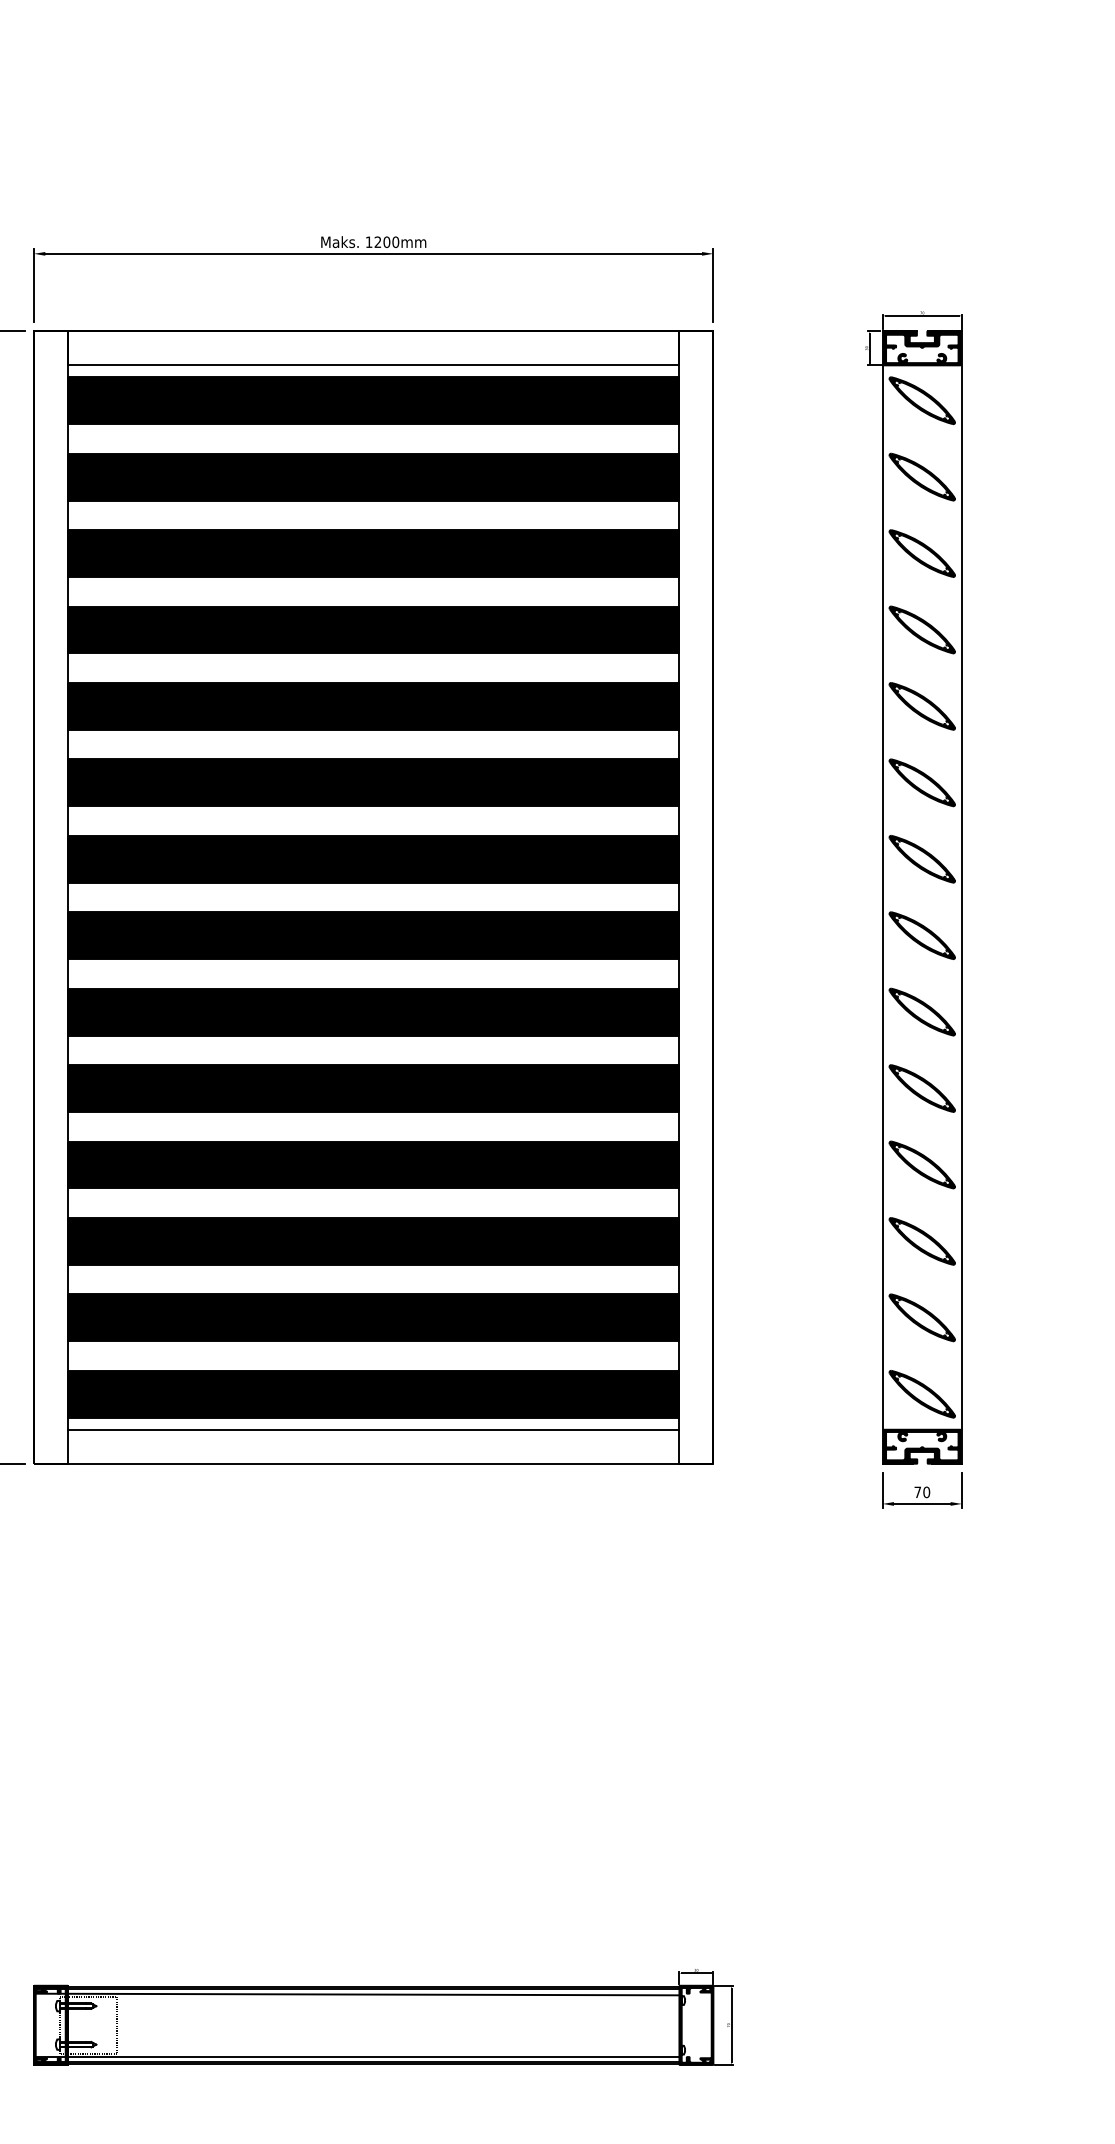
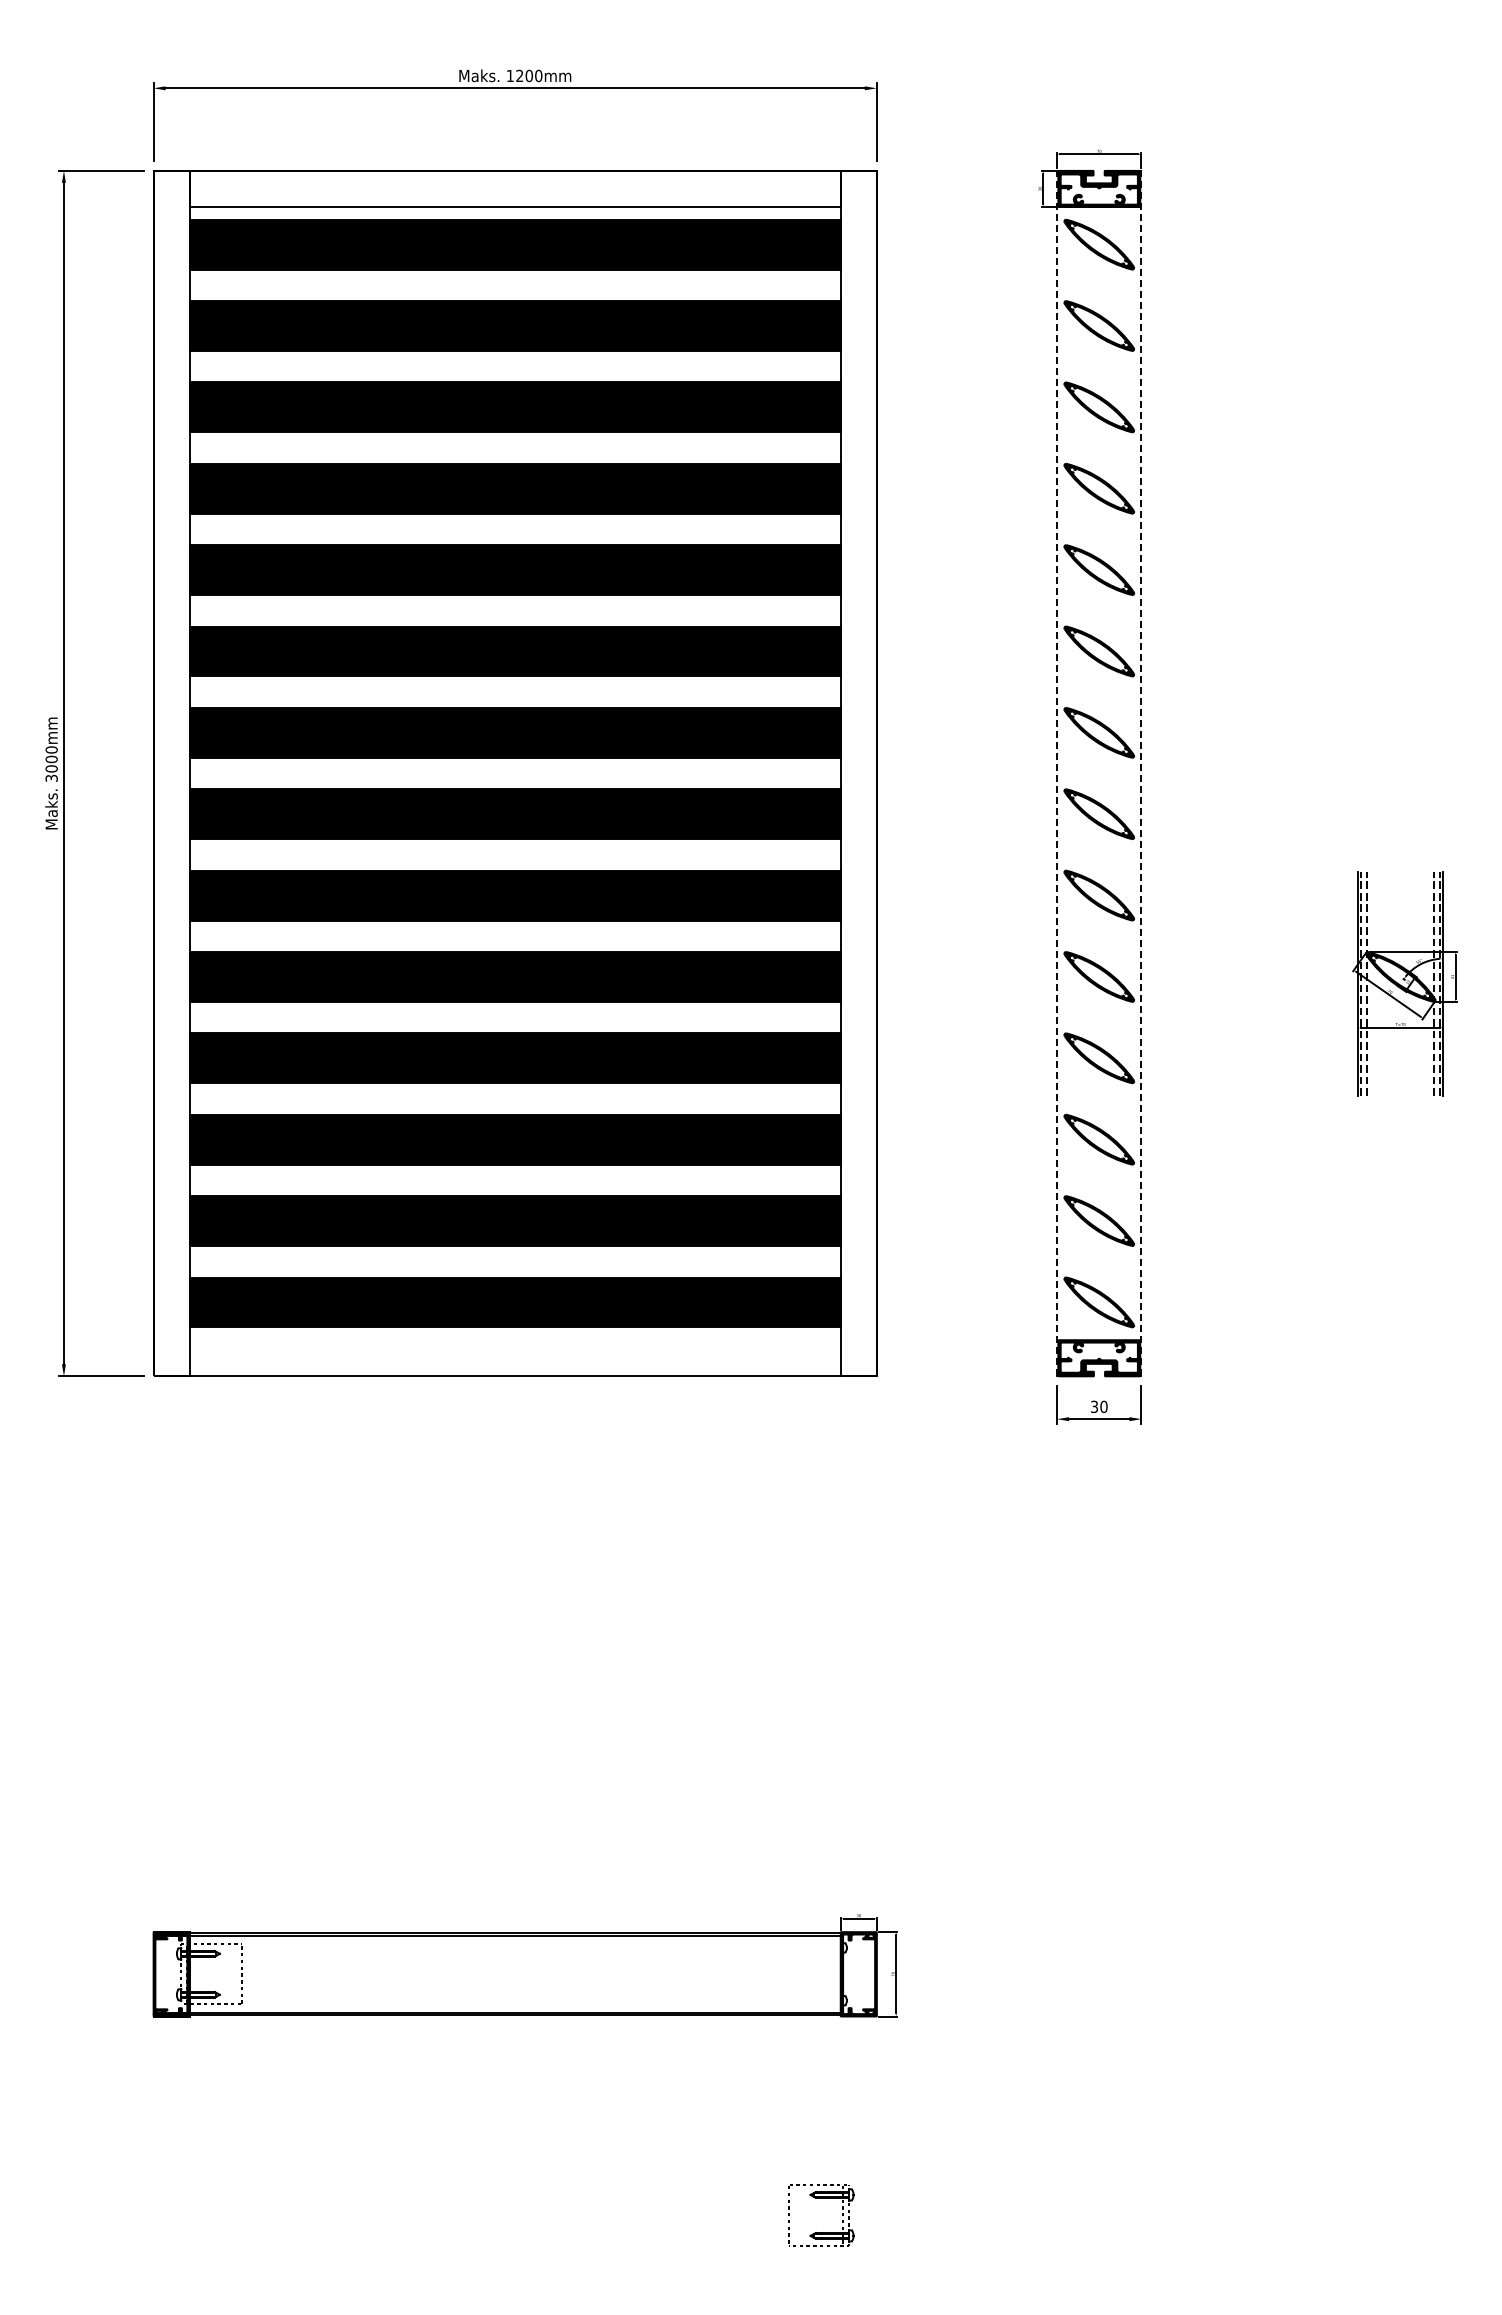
line: (883, 897) -> (1057, 773), solid -> dashed
line: (961, 897) -> (1141, 773), solid -> dashed
line: (373, 1430) -> (514, 1340), removed
text: (917, 1492) -> (1094, 1406), 70 -> 30
line: (356, 1994) -> (496, 1941), removed
line: (356, 2057) -> (496, 2008), removed

